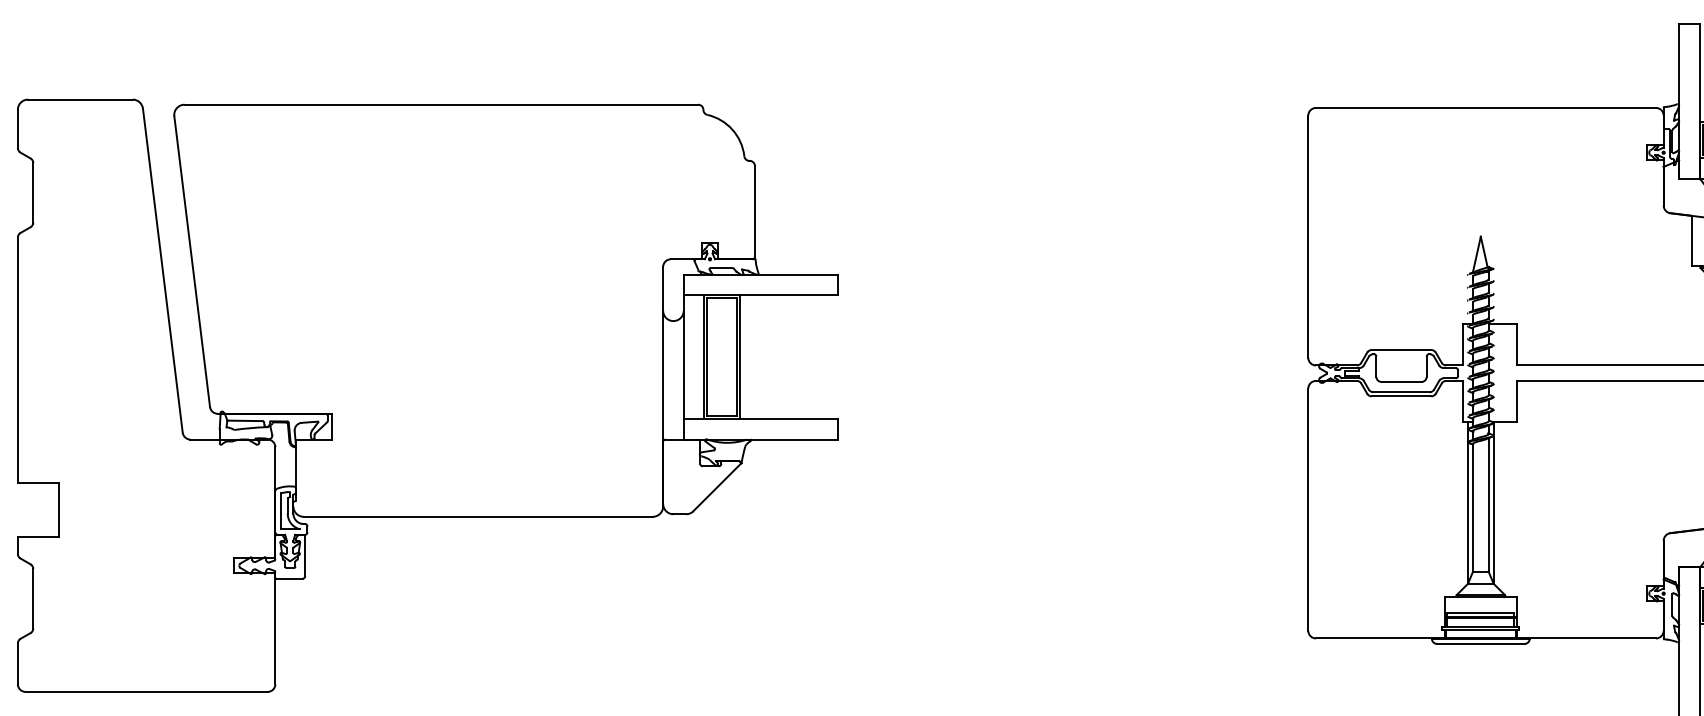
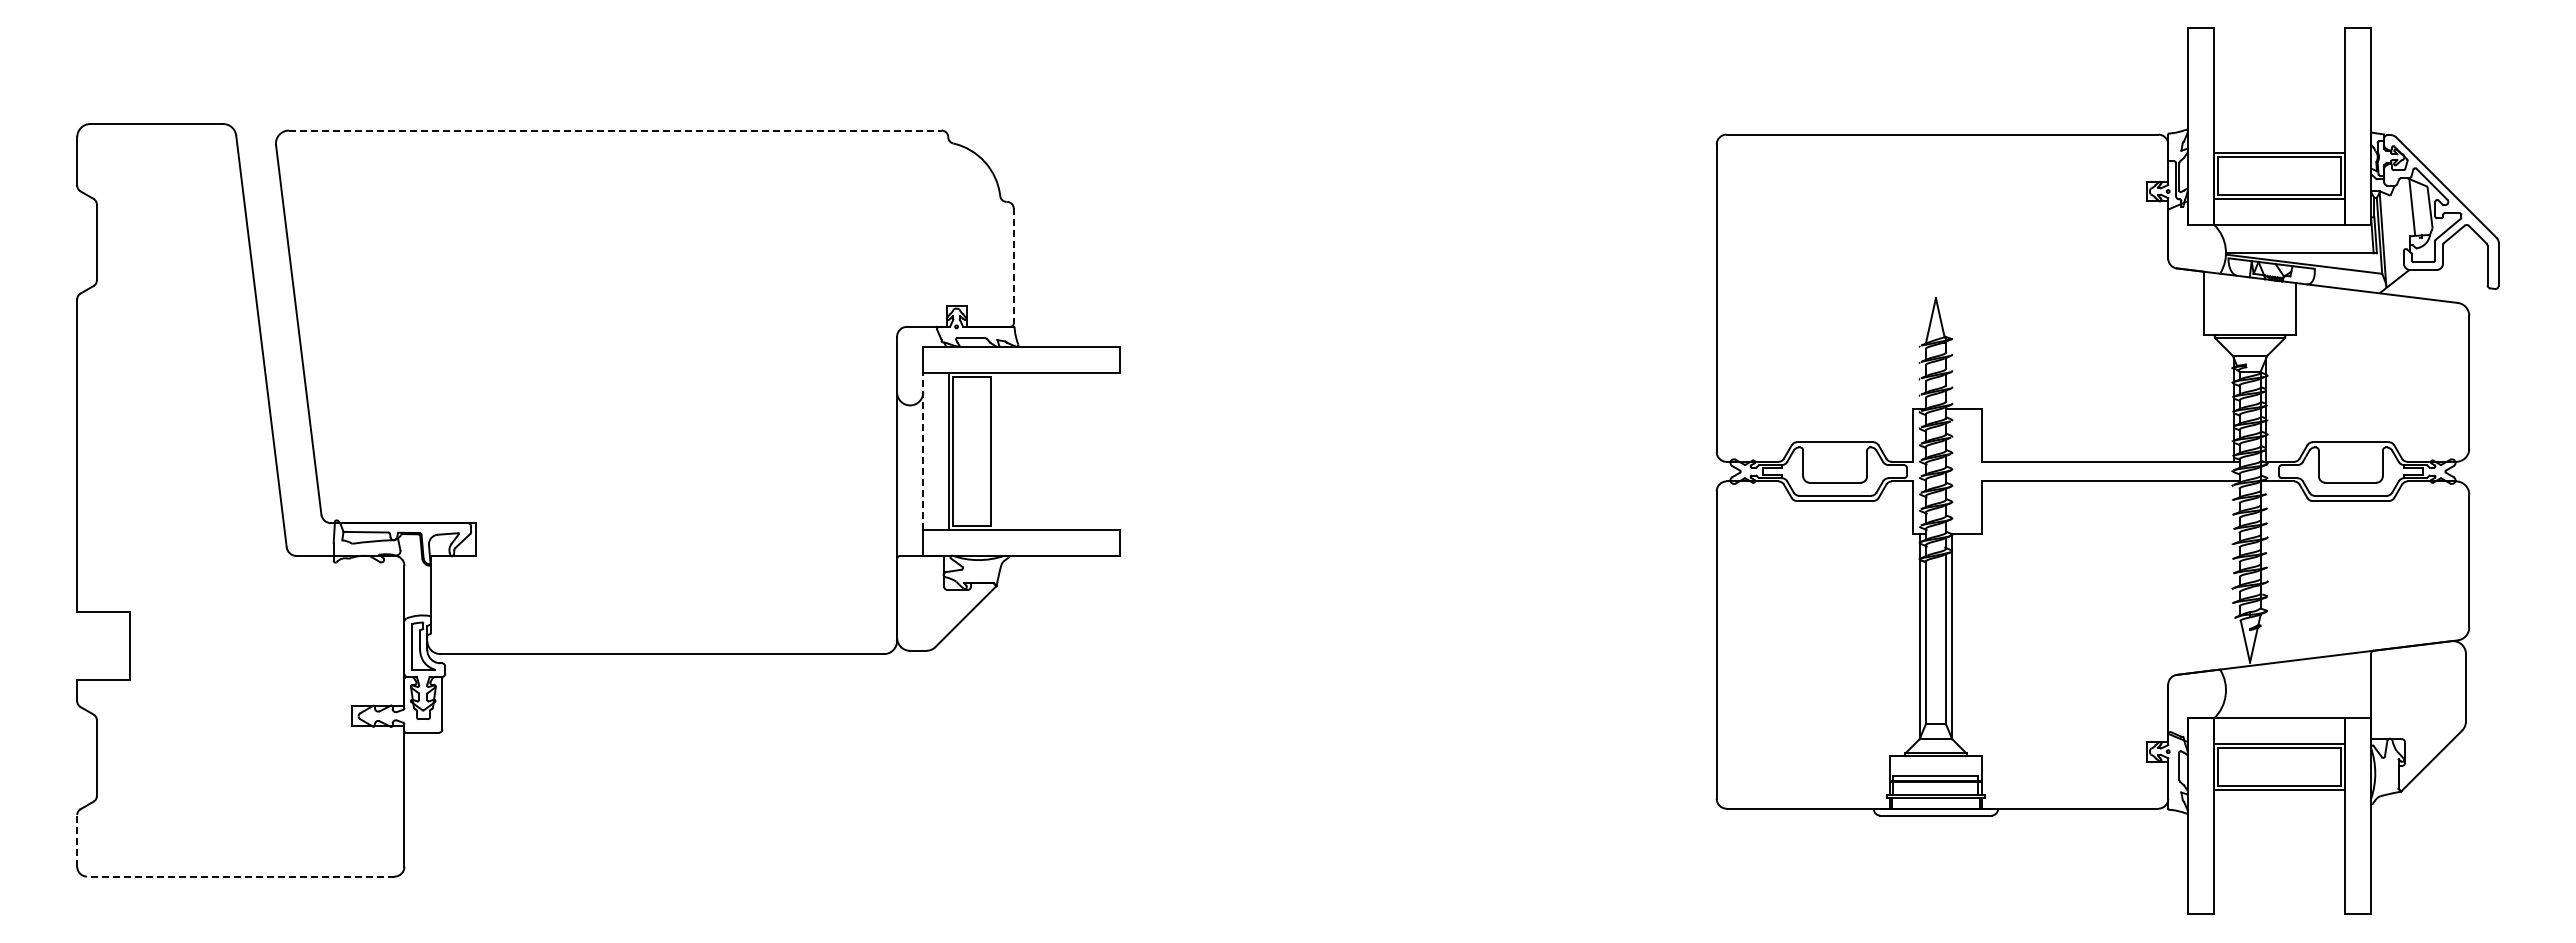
line: (441, 104) -> (615, 130), solid -> dashed
line: (754, 211) -> (1013, 266), solid -> dashed
line: (740, 356) -> (995, 450), removed
line: (683, 357) -> (923, 451), solid -> dashed
line: (18, 663) -> (77, 840), solid -> dashed
line: (146, 691) -> (240, 876), solid -> dashed

